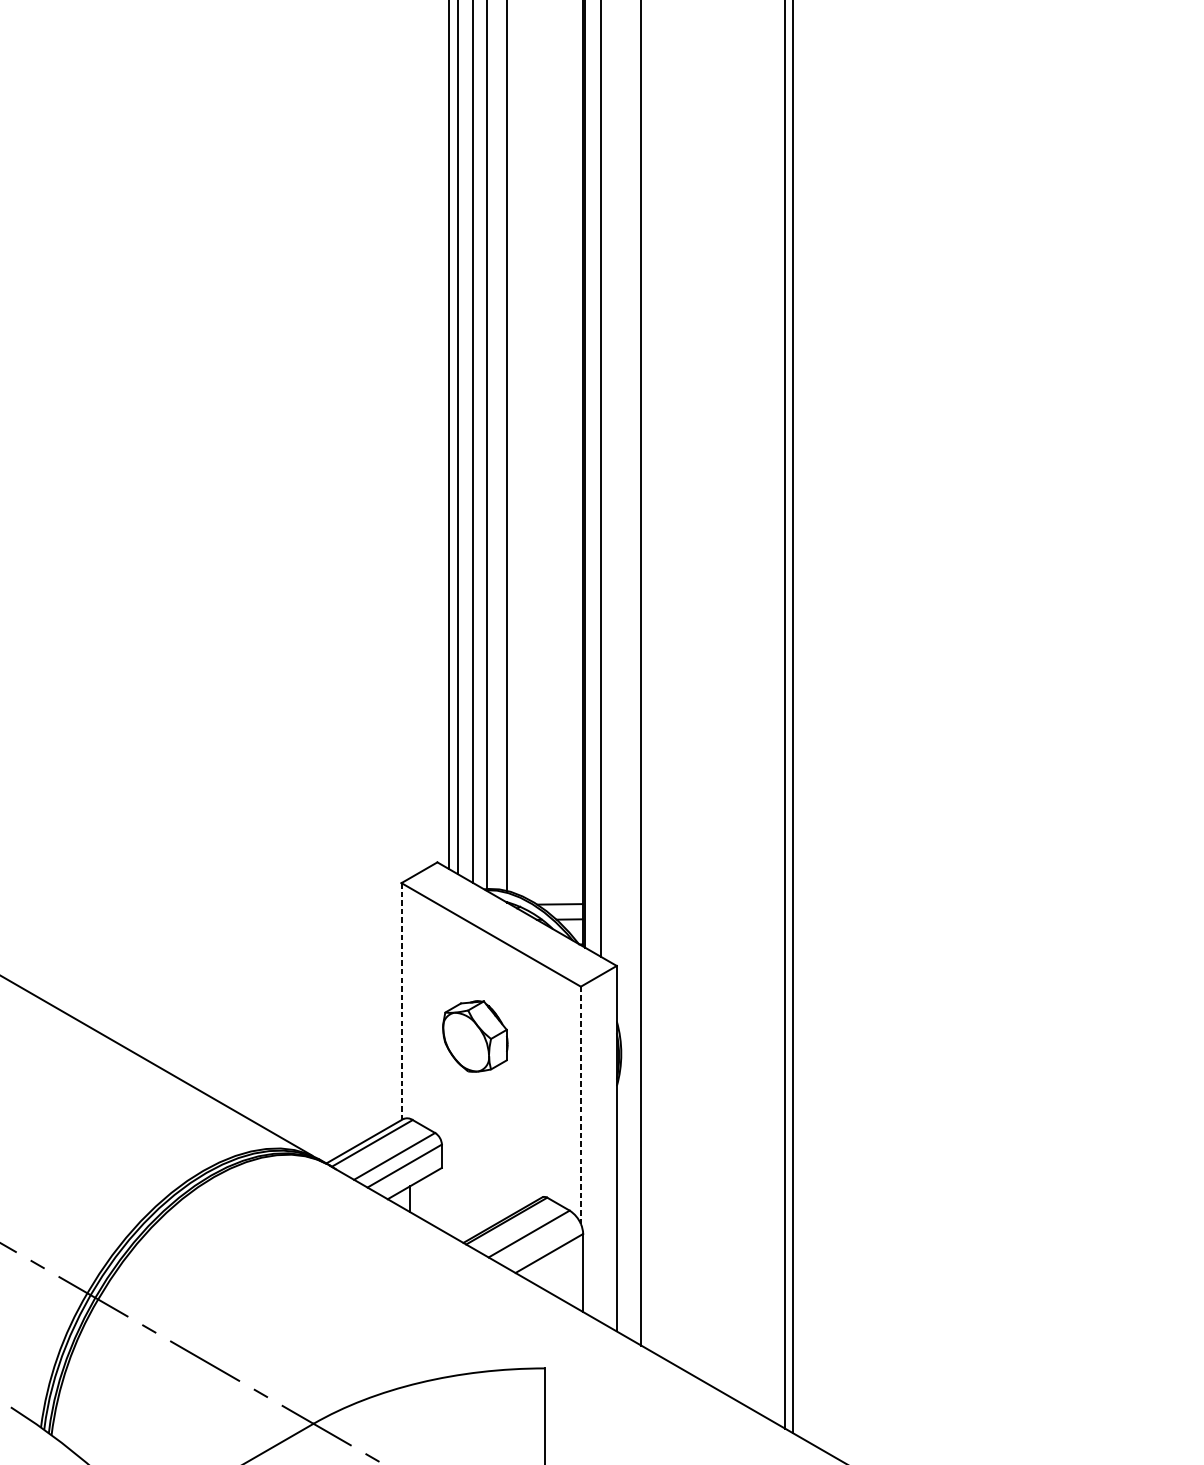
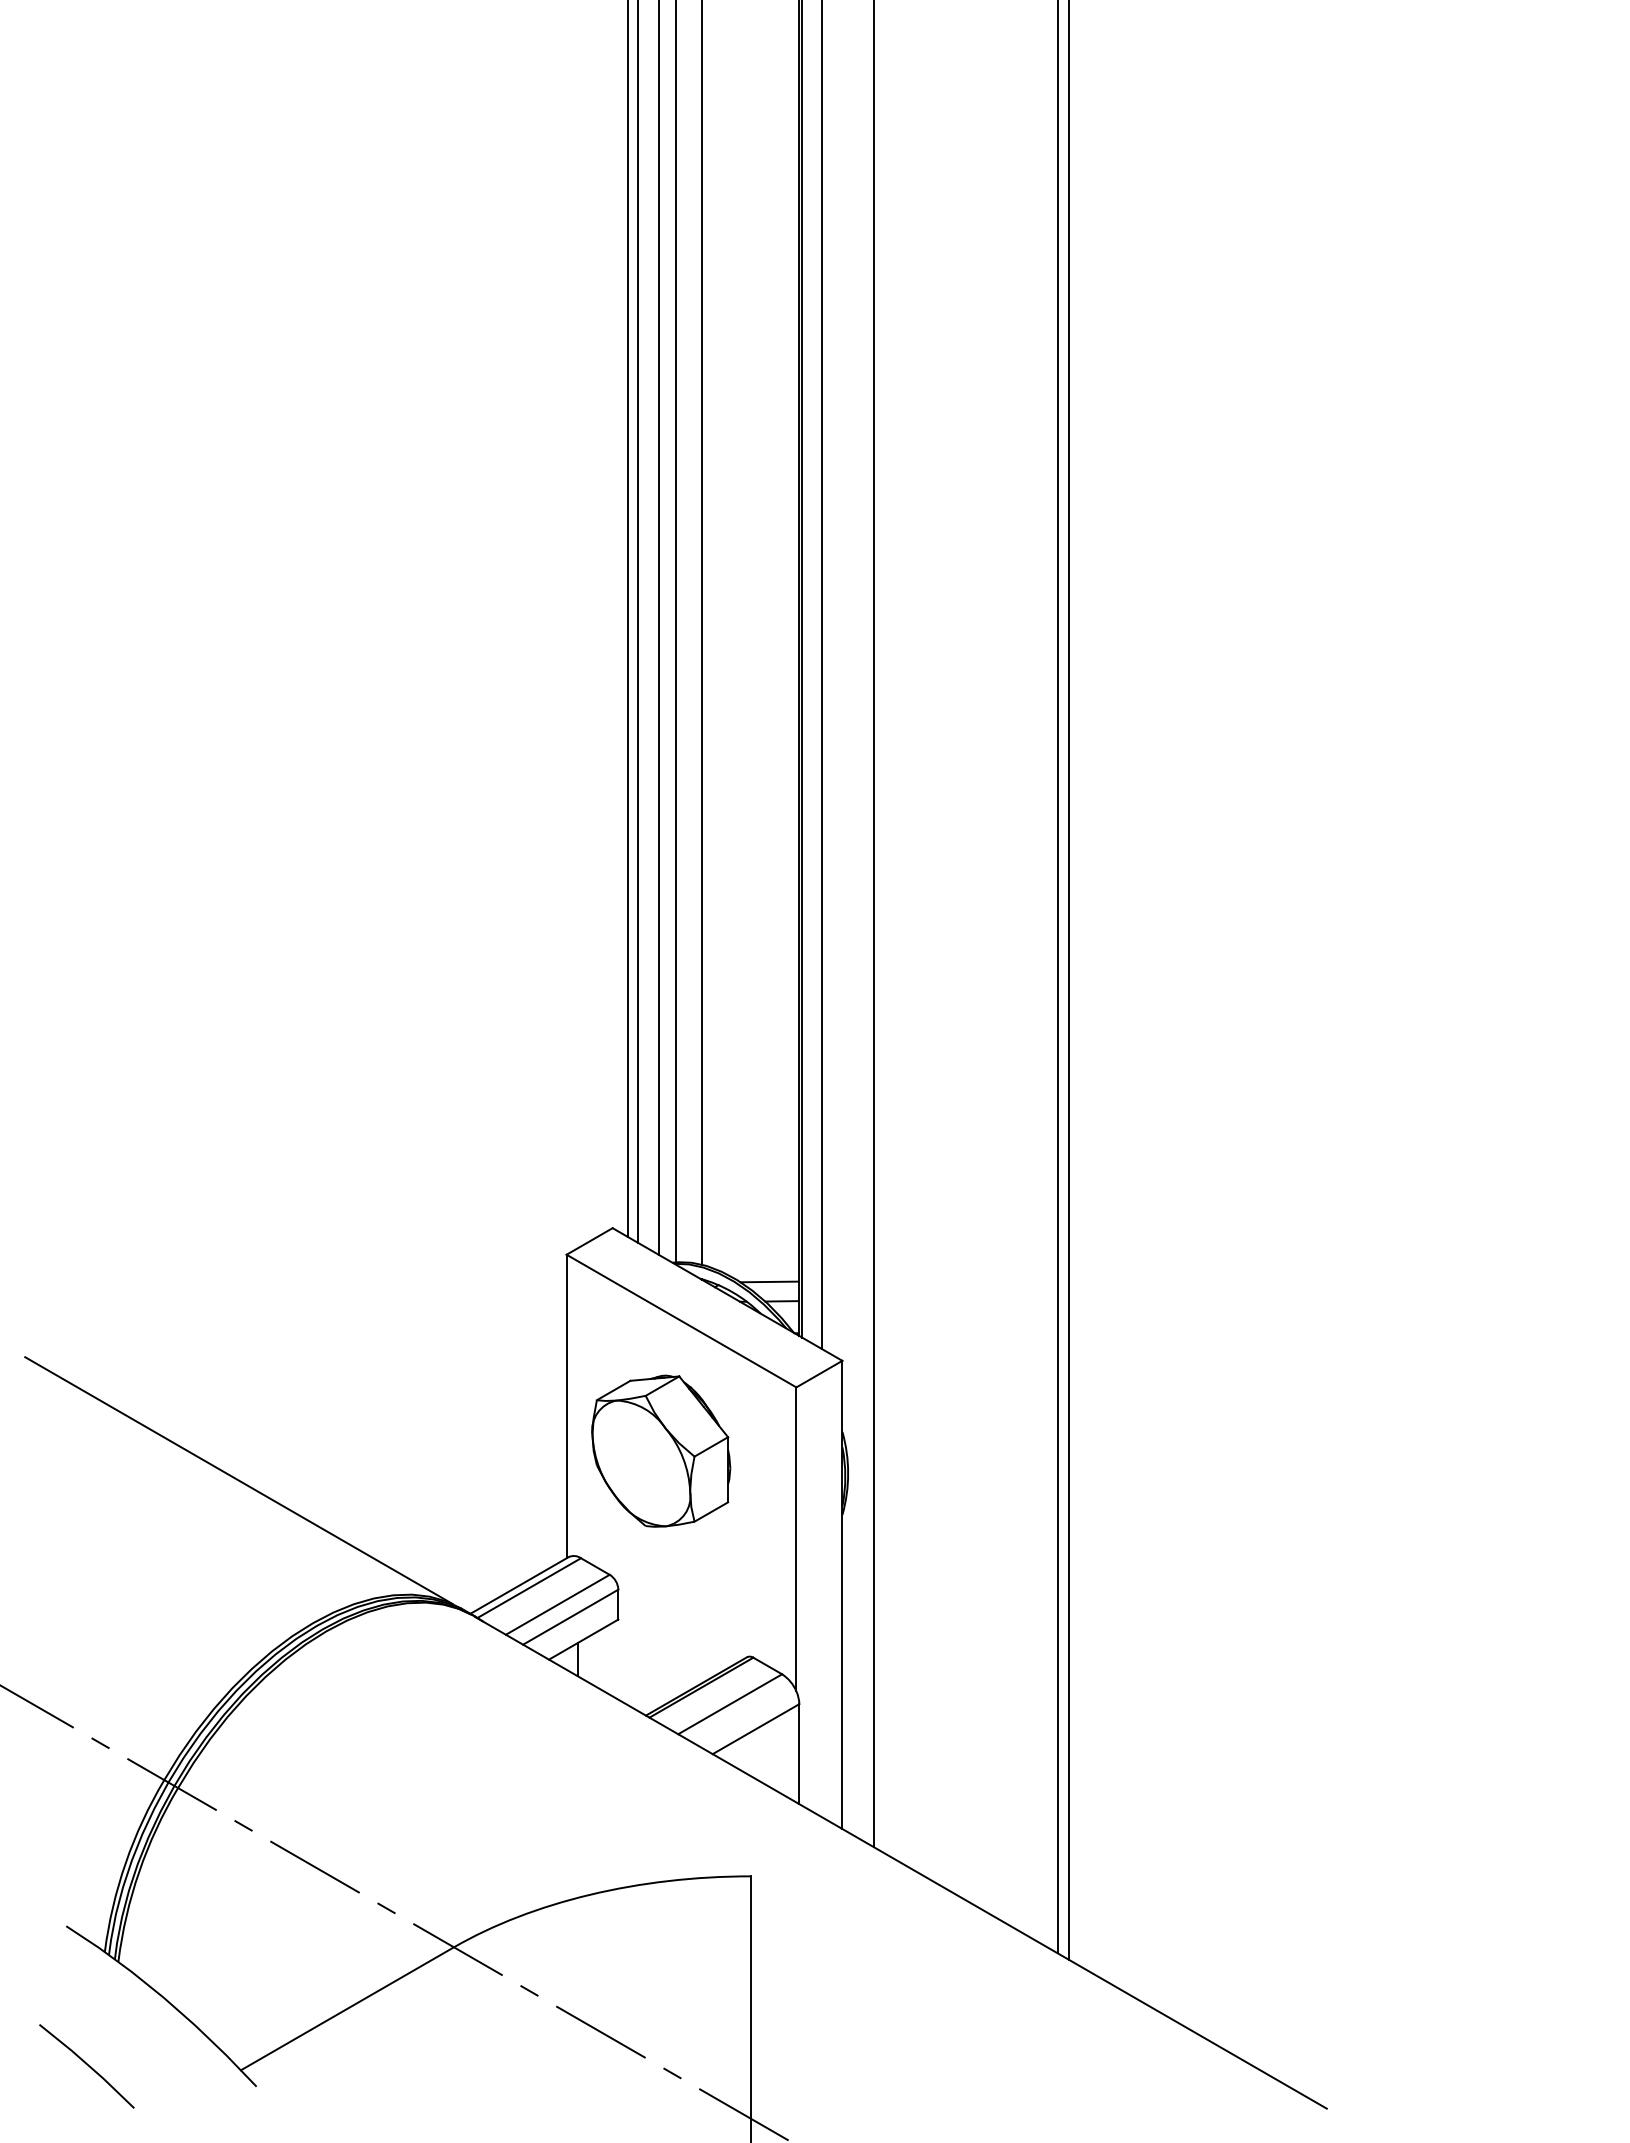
line: (401, 1001) -> (566, 1406), dashed -> solid
part: (475, 1035) -> (661, 1450), size x1.67
line: (580, 1104) -> (796, 1538), dashed -> solid

